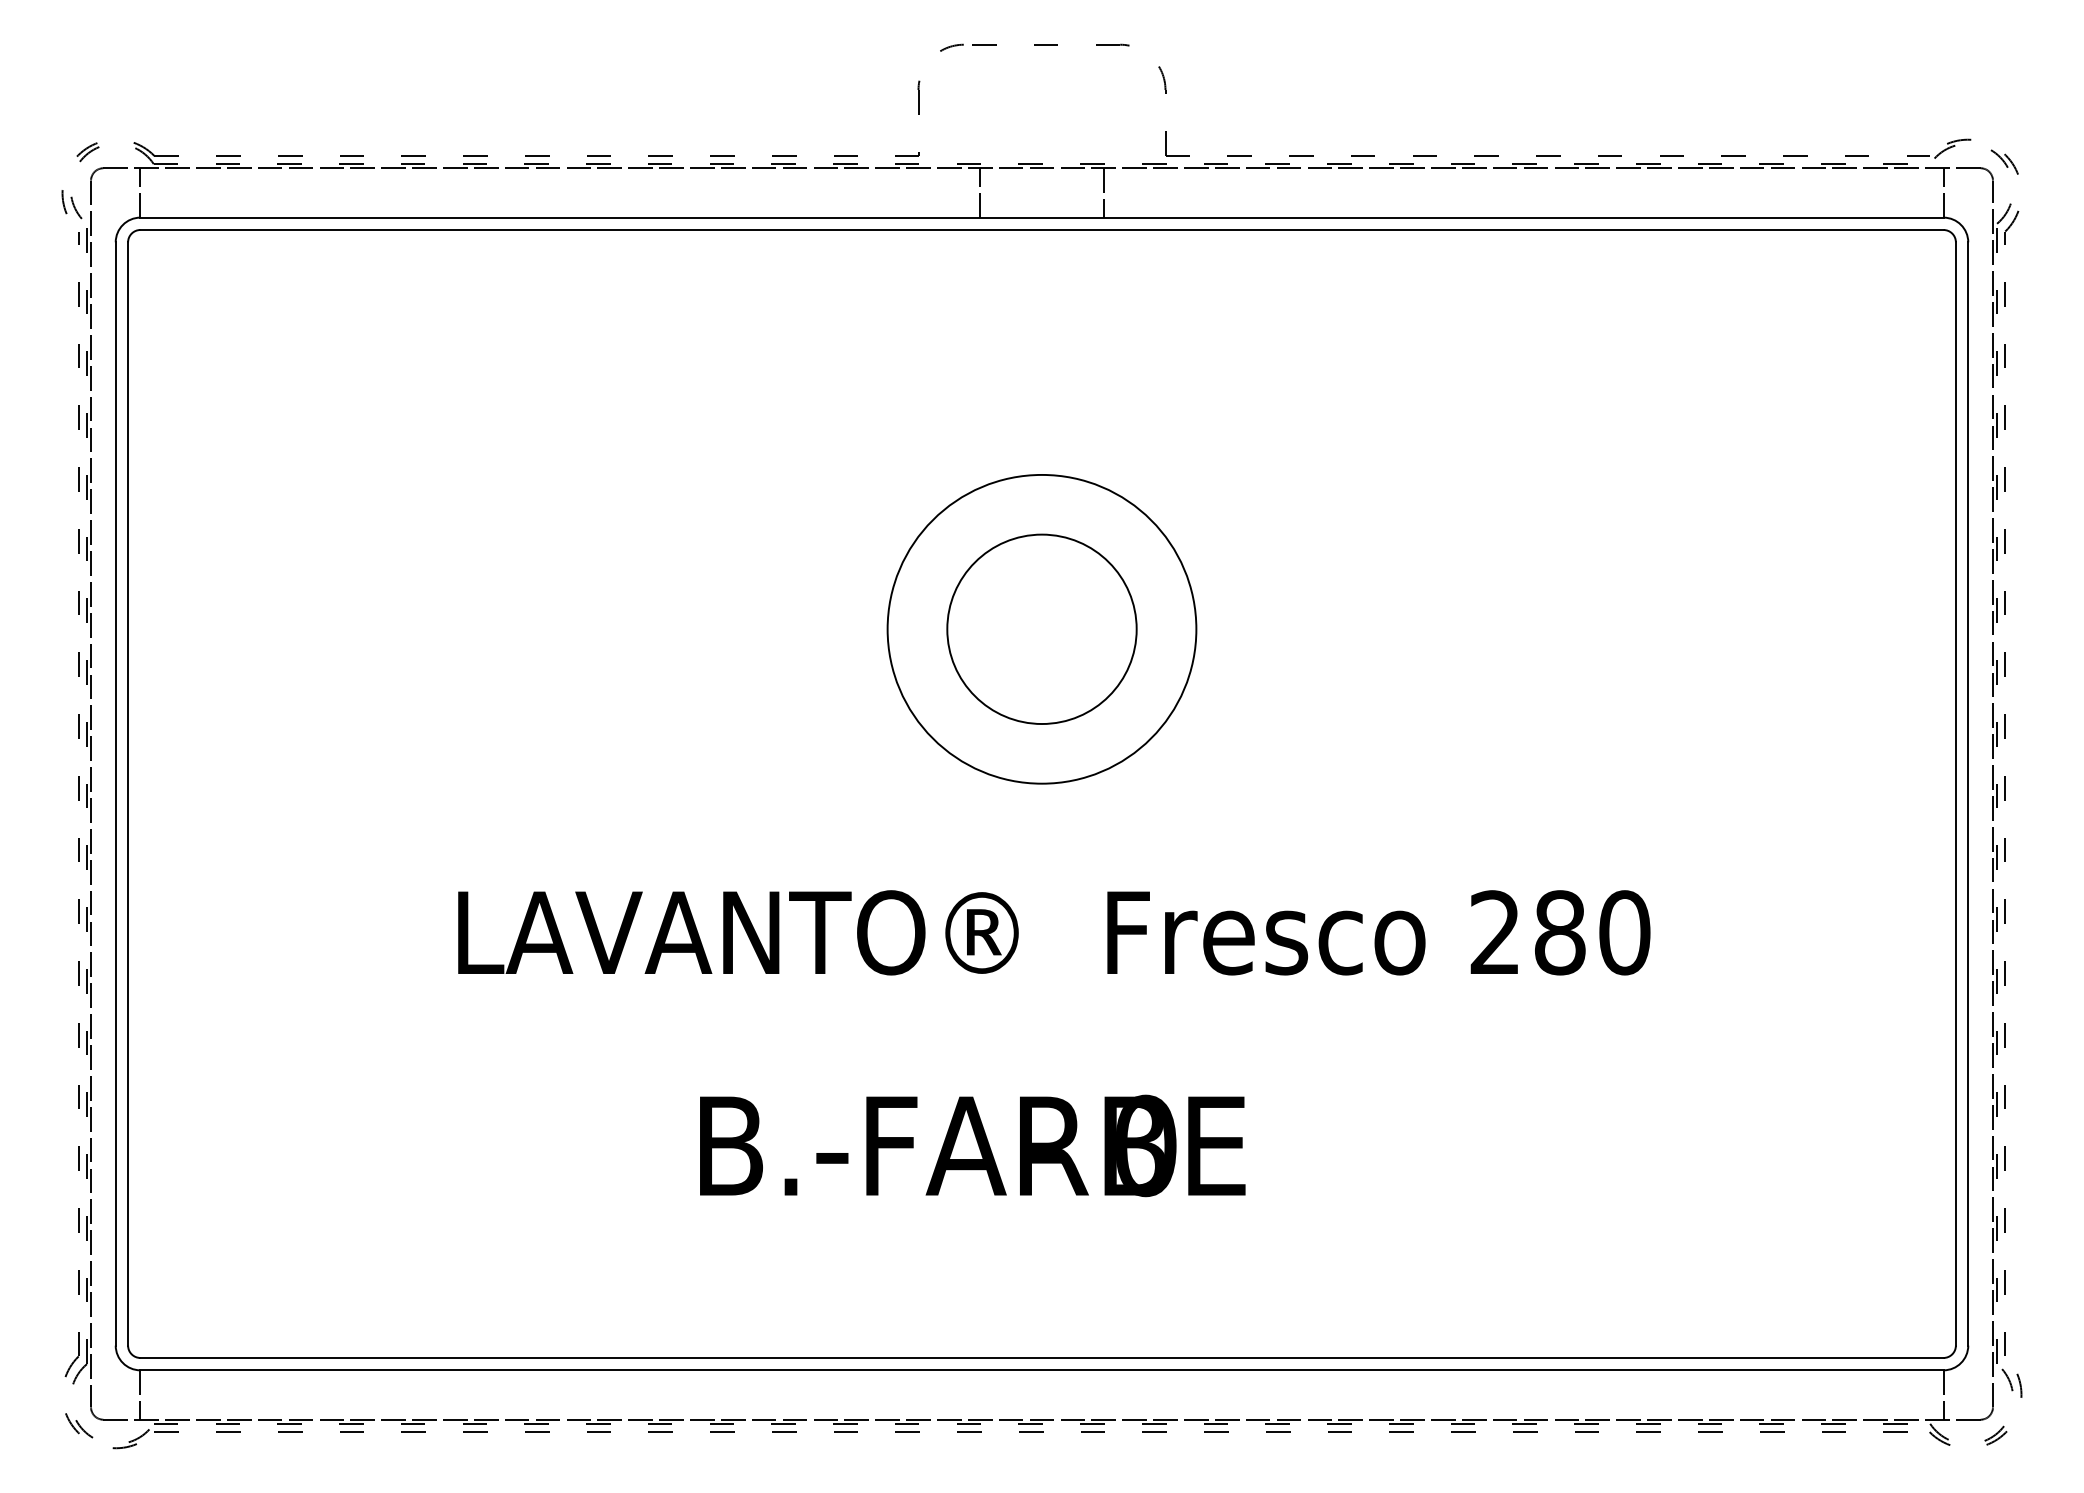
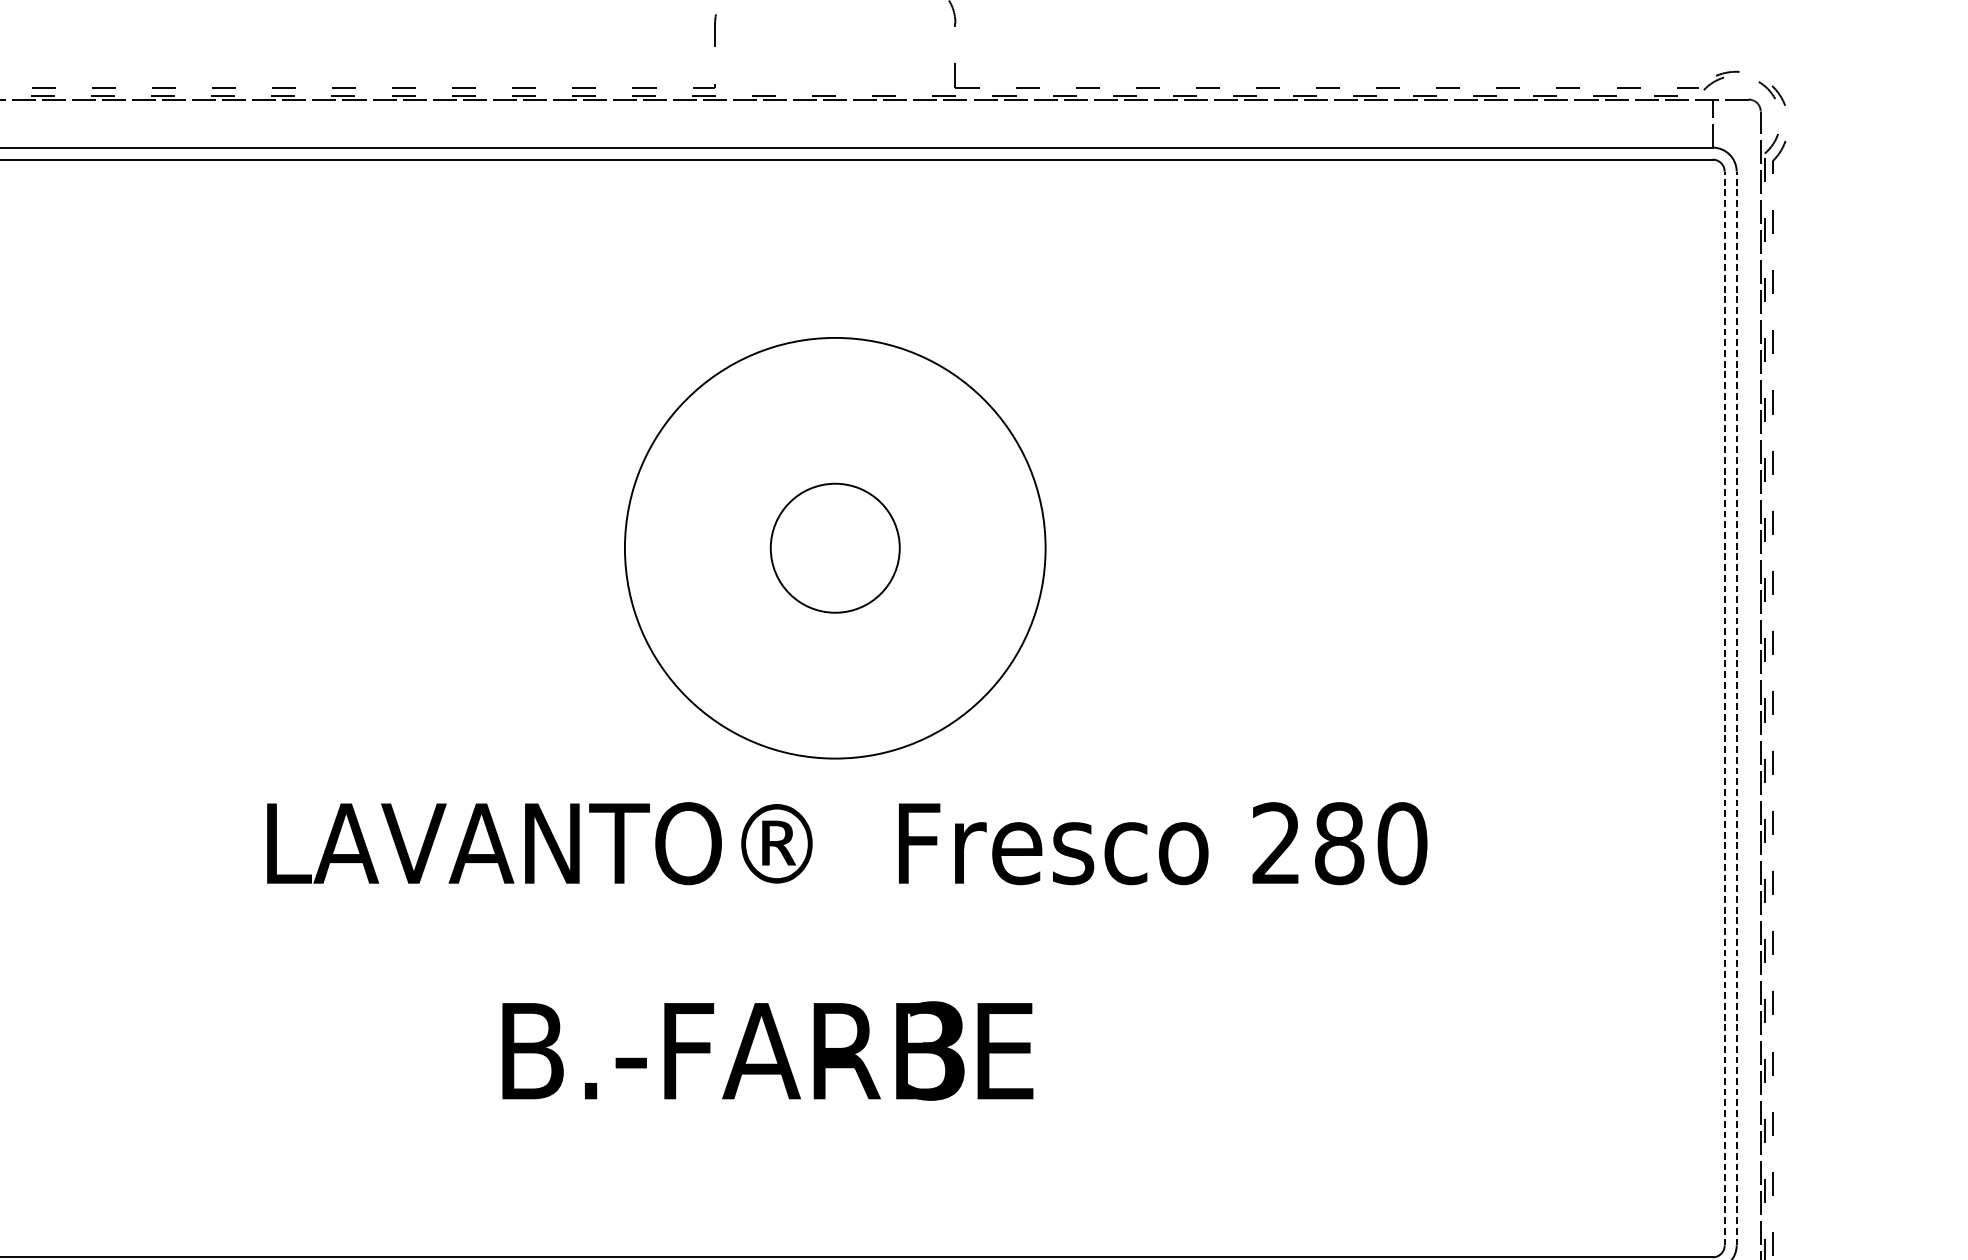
line: (979, 192) -> (774, 123), removed
line: (1104, 192) -> (896, 123), removed
circle: (1041, 628) -> (834, 547), size x1.4
circle: (1041, 629) -> (834, 548), size x0.7
line: (1955, 793) -> (1724, 708), solid -> dashed
line: (1968, 793) -> (1736, 708), solid -> dashed
text: (1146, 1145) -> (936, 1050), 0 -> 3

